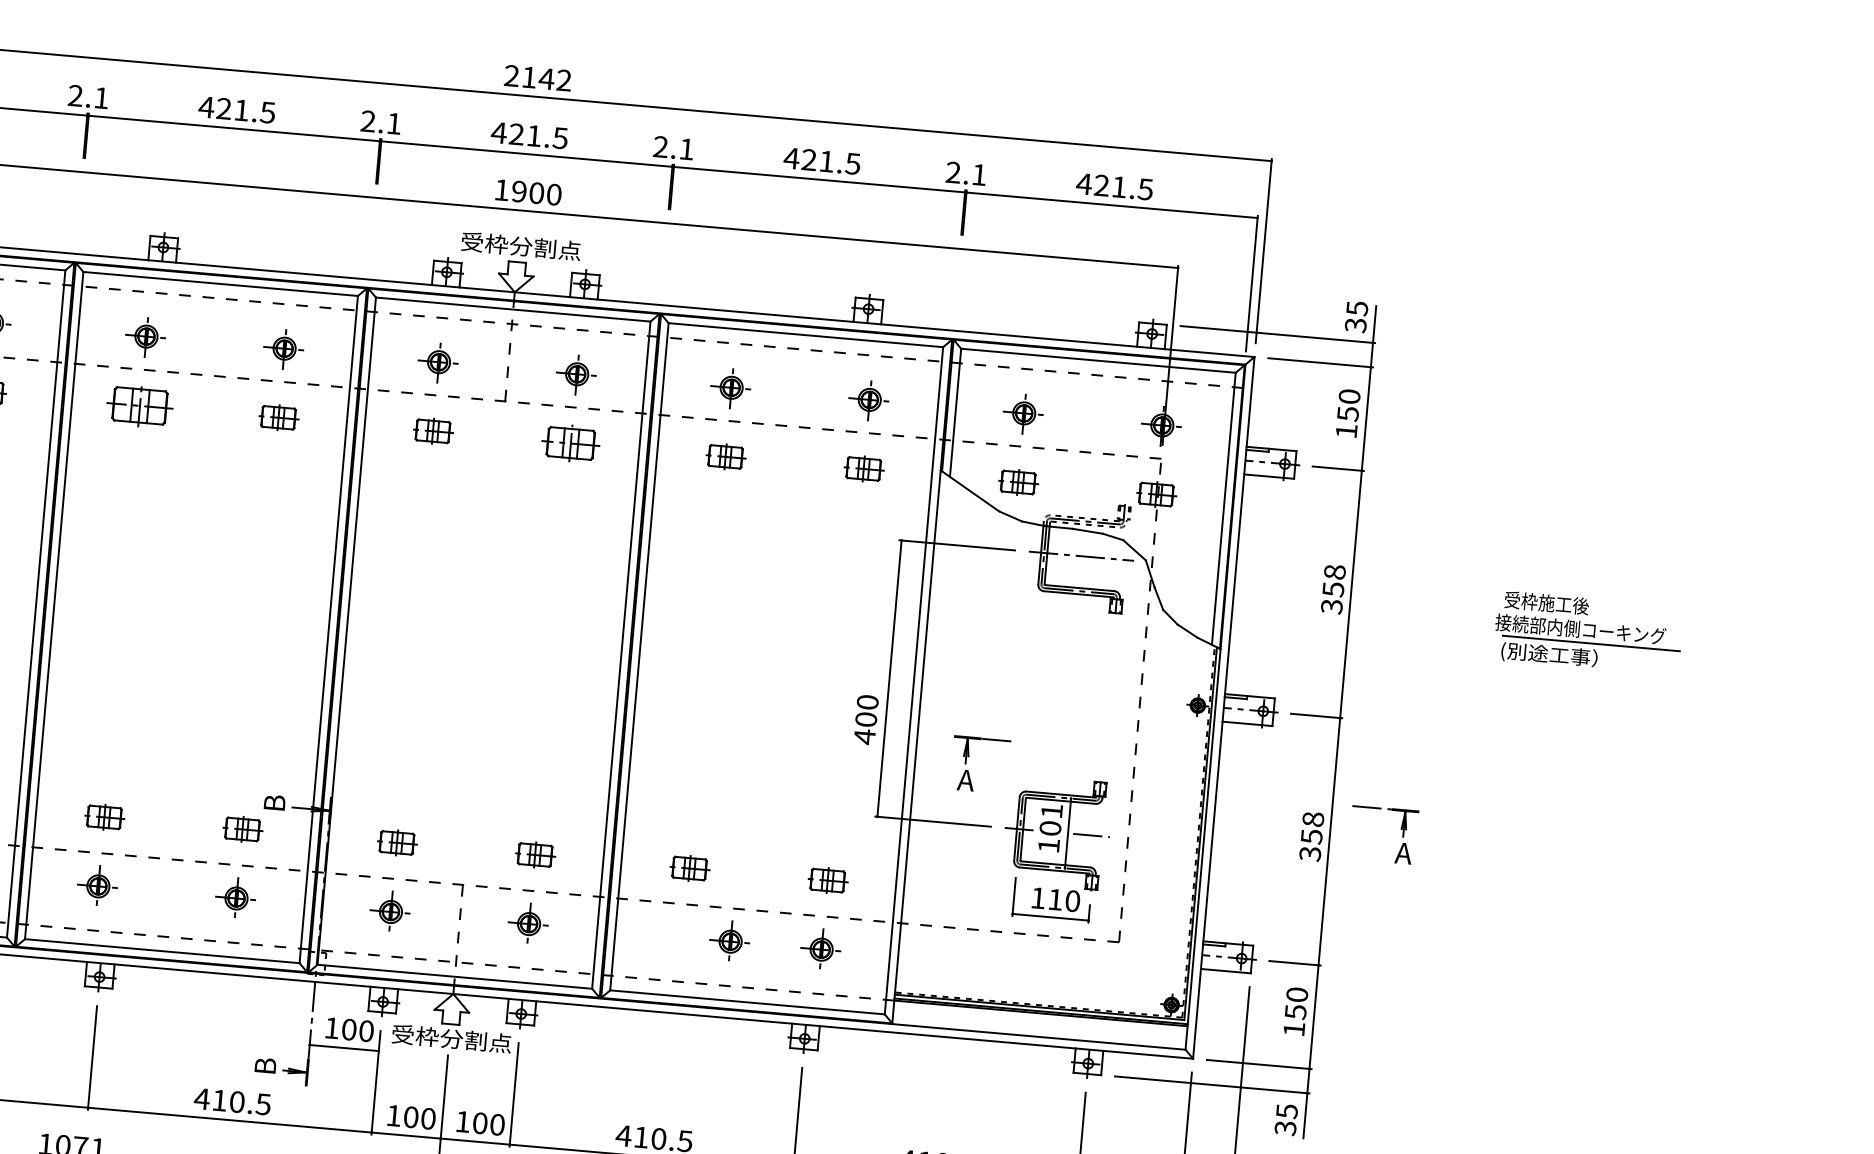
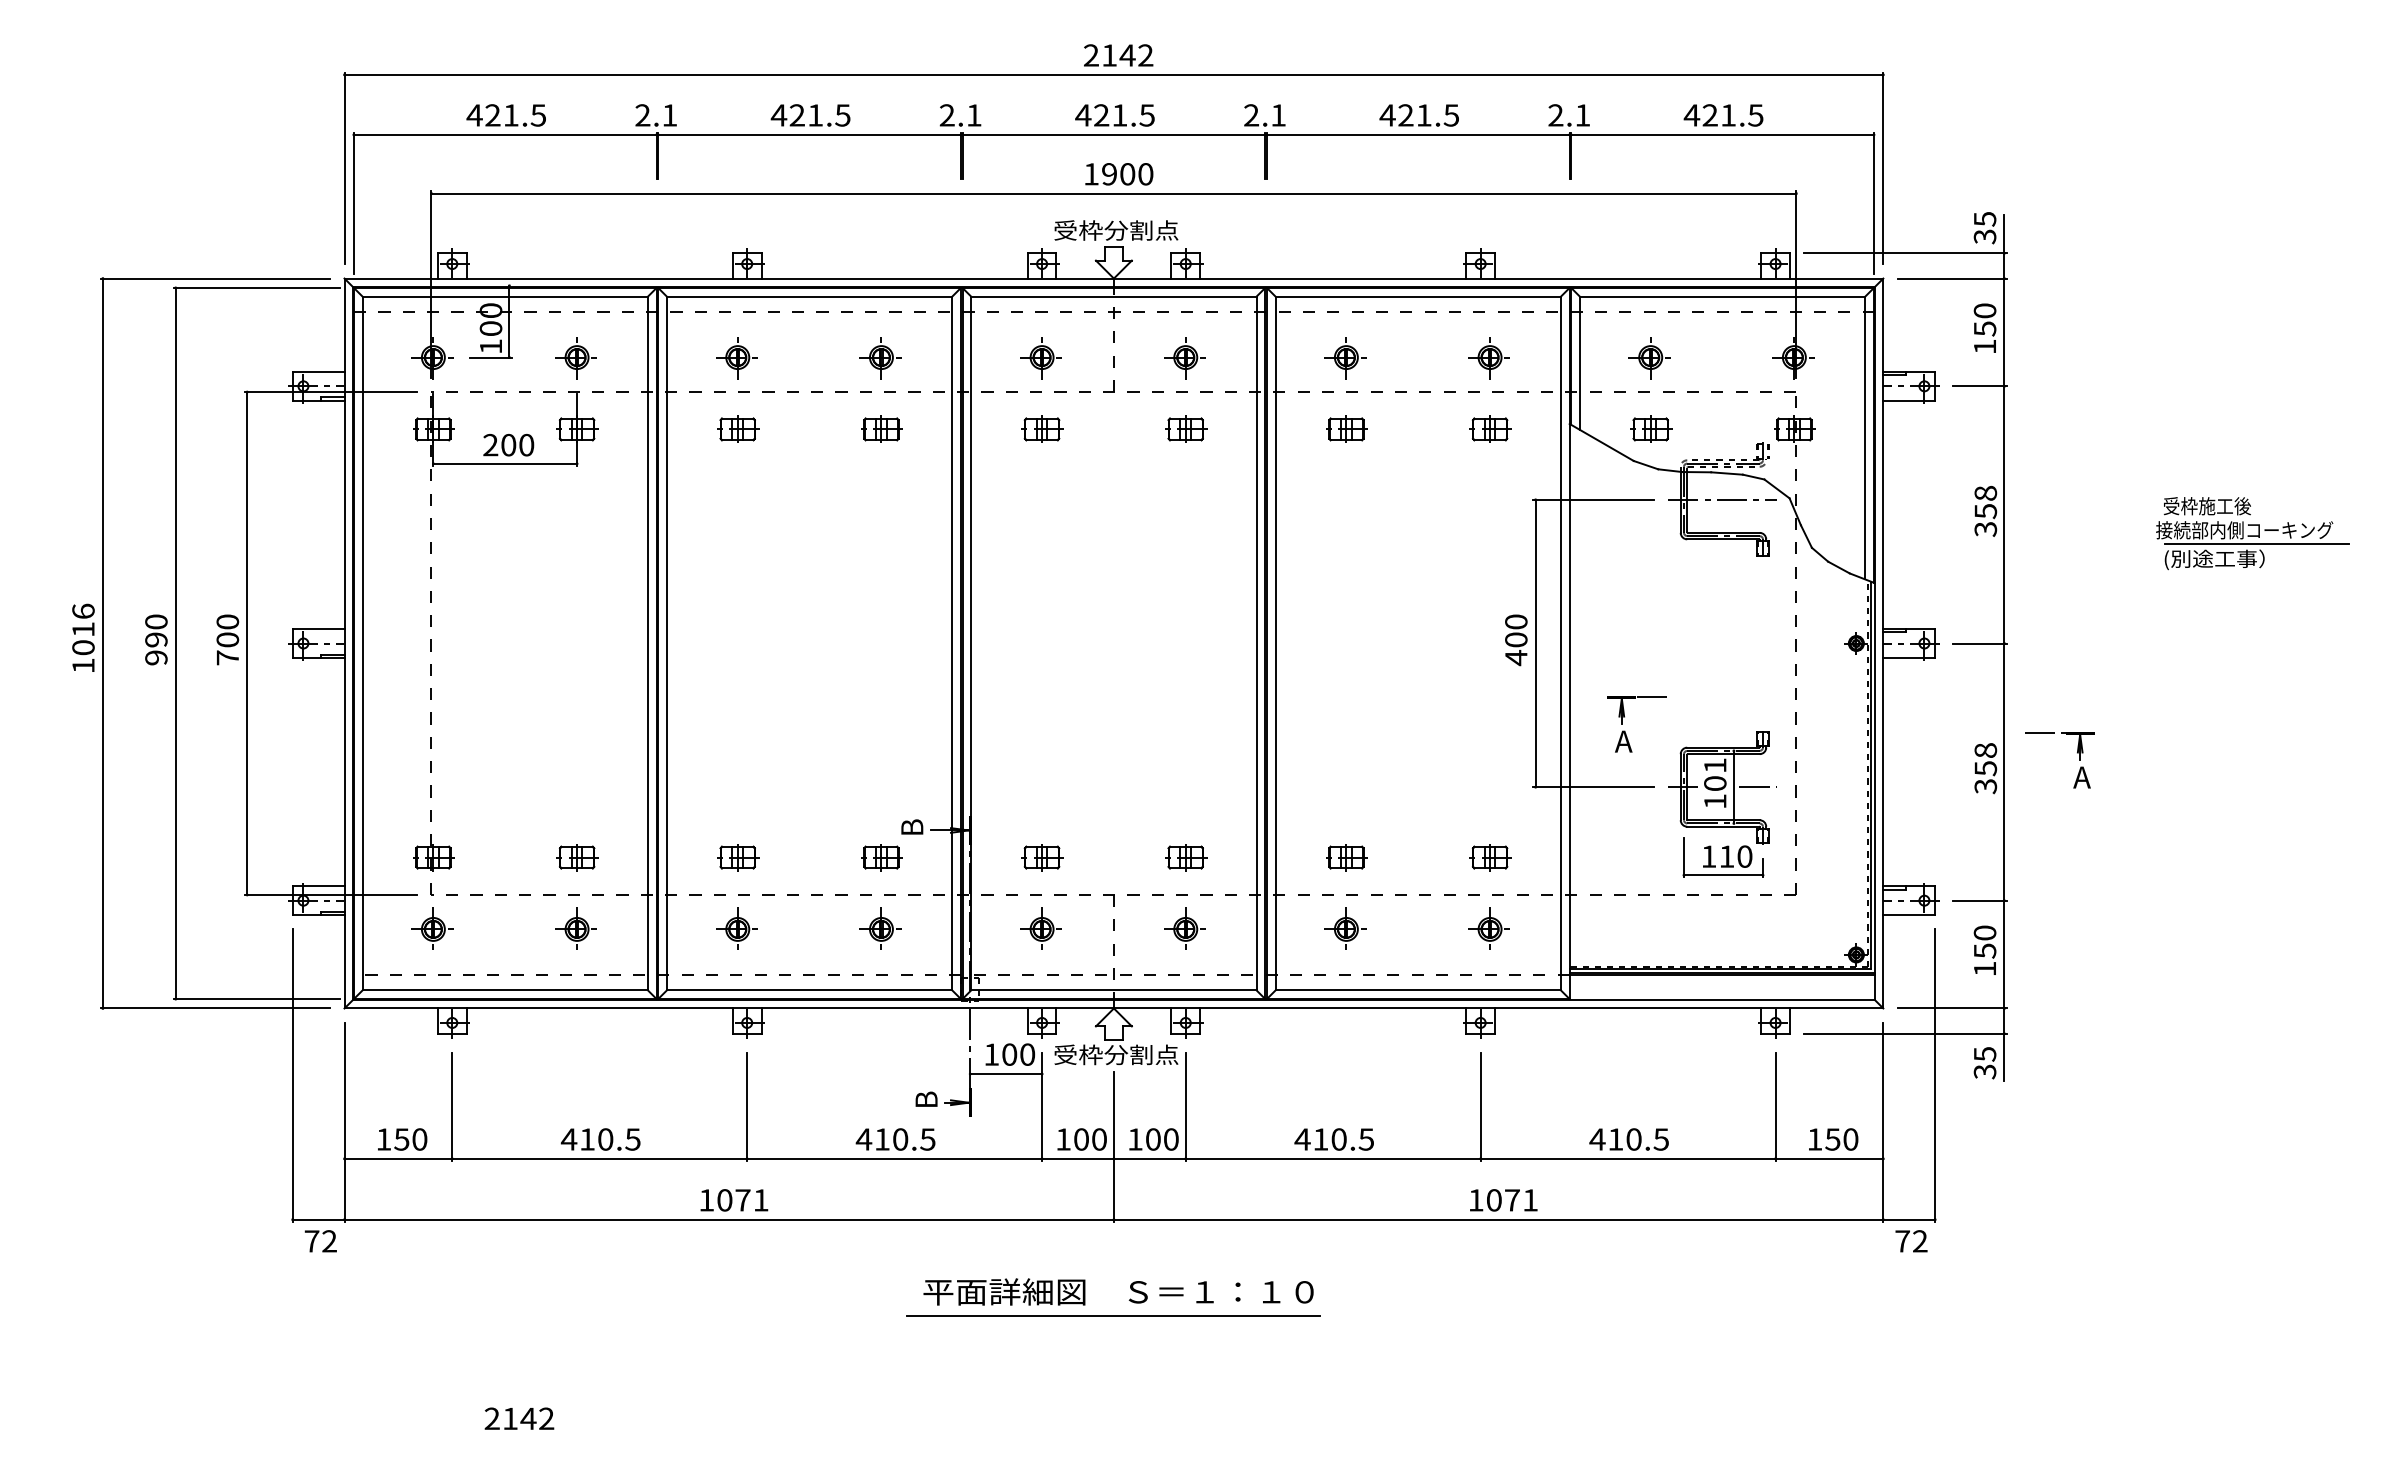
part: (141, 404) -> (738, 428), size x0.62
part: (571, 442) -> (1186, 428), size x0.71
text: (866, 720) -> (1516, 640), moved
part: (729, 940) -> (1345, 928), moved

